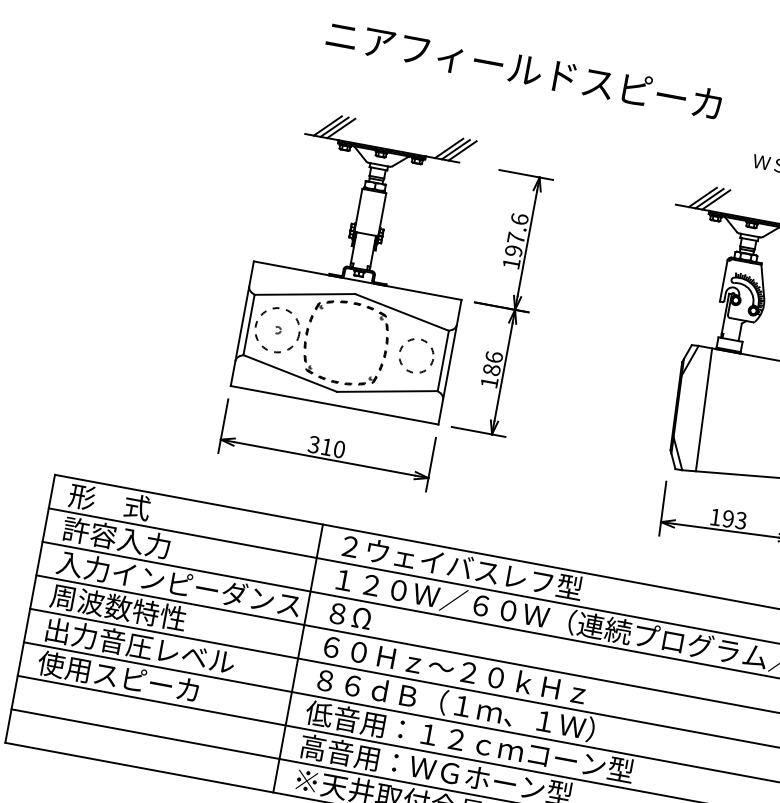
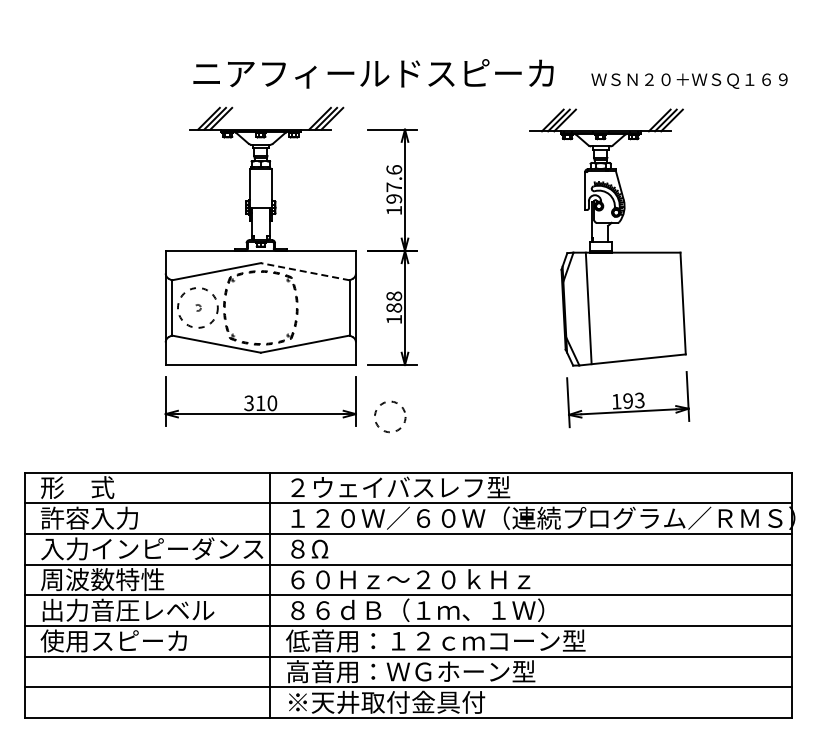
text: (524, 69) -> (373, 73), moved
line: (401, 312) -> (304, 271), solid -> dashed
circle: (416, 355) -> (390, 416), moved
text: (493, 357) -> (393, 296), 186 -> 188

